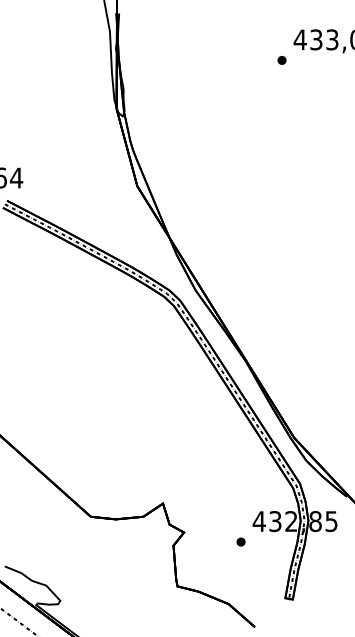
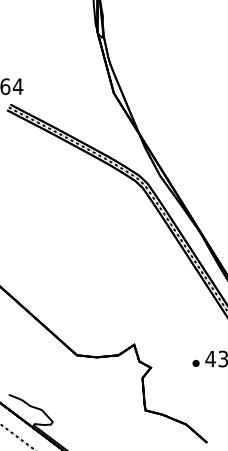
part: (240, 541) -> (195, 363), moved

